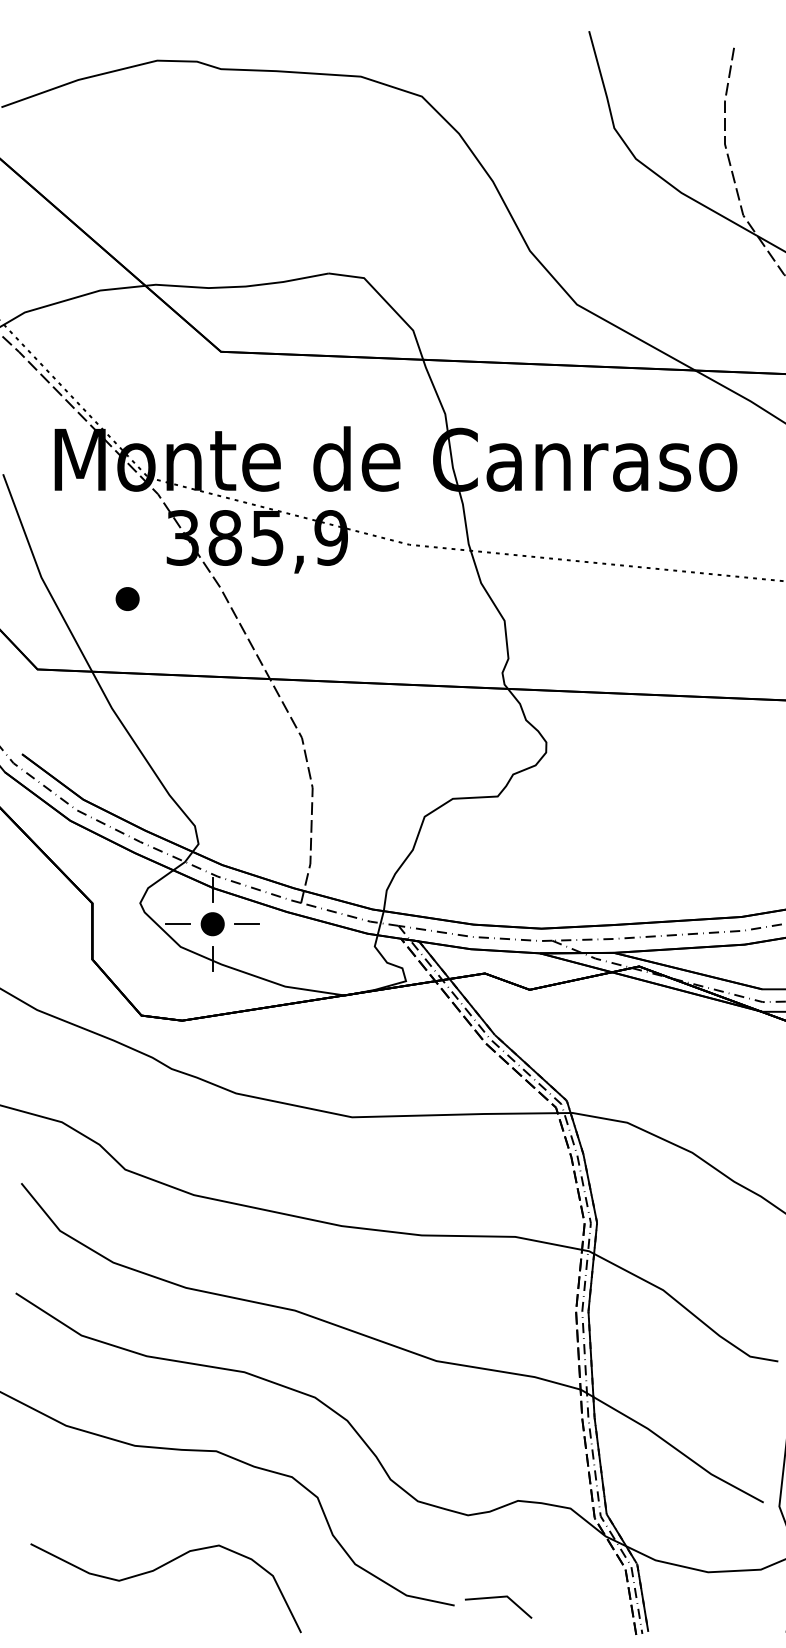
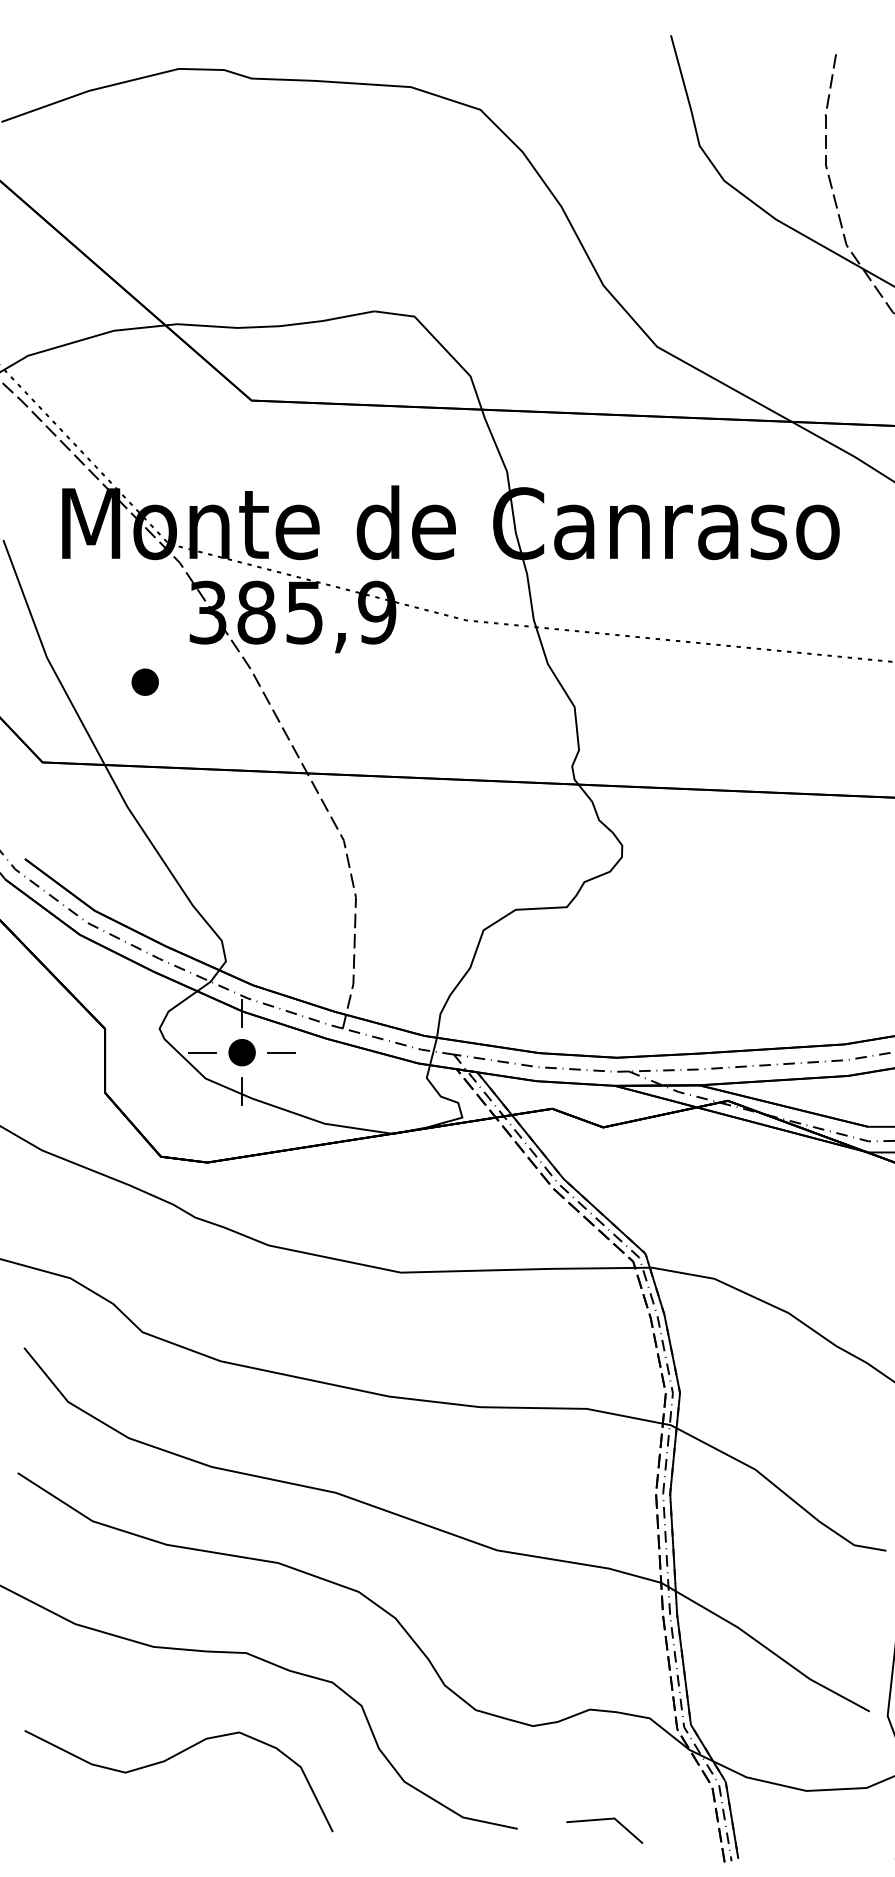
curve: (156, 1570) -> (168, 1760), moved
line: (498, 1598) -> (604, 1820), moved

